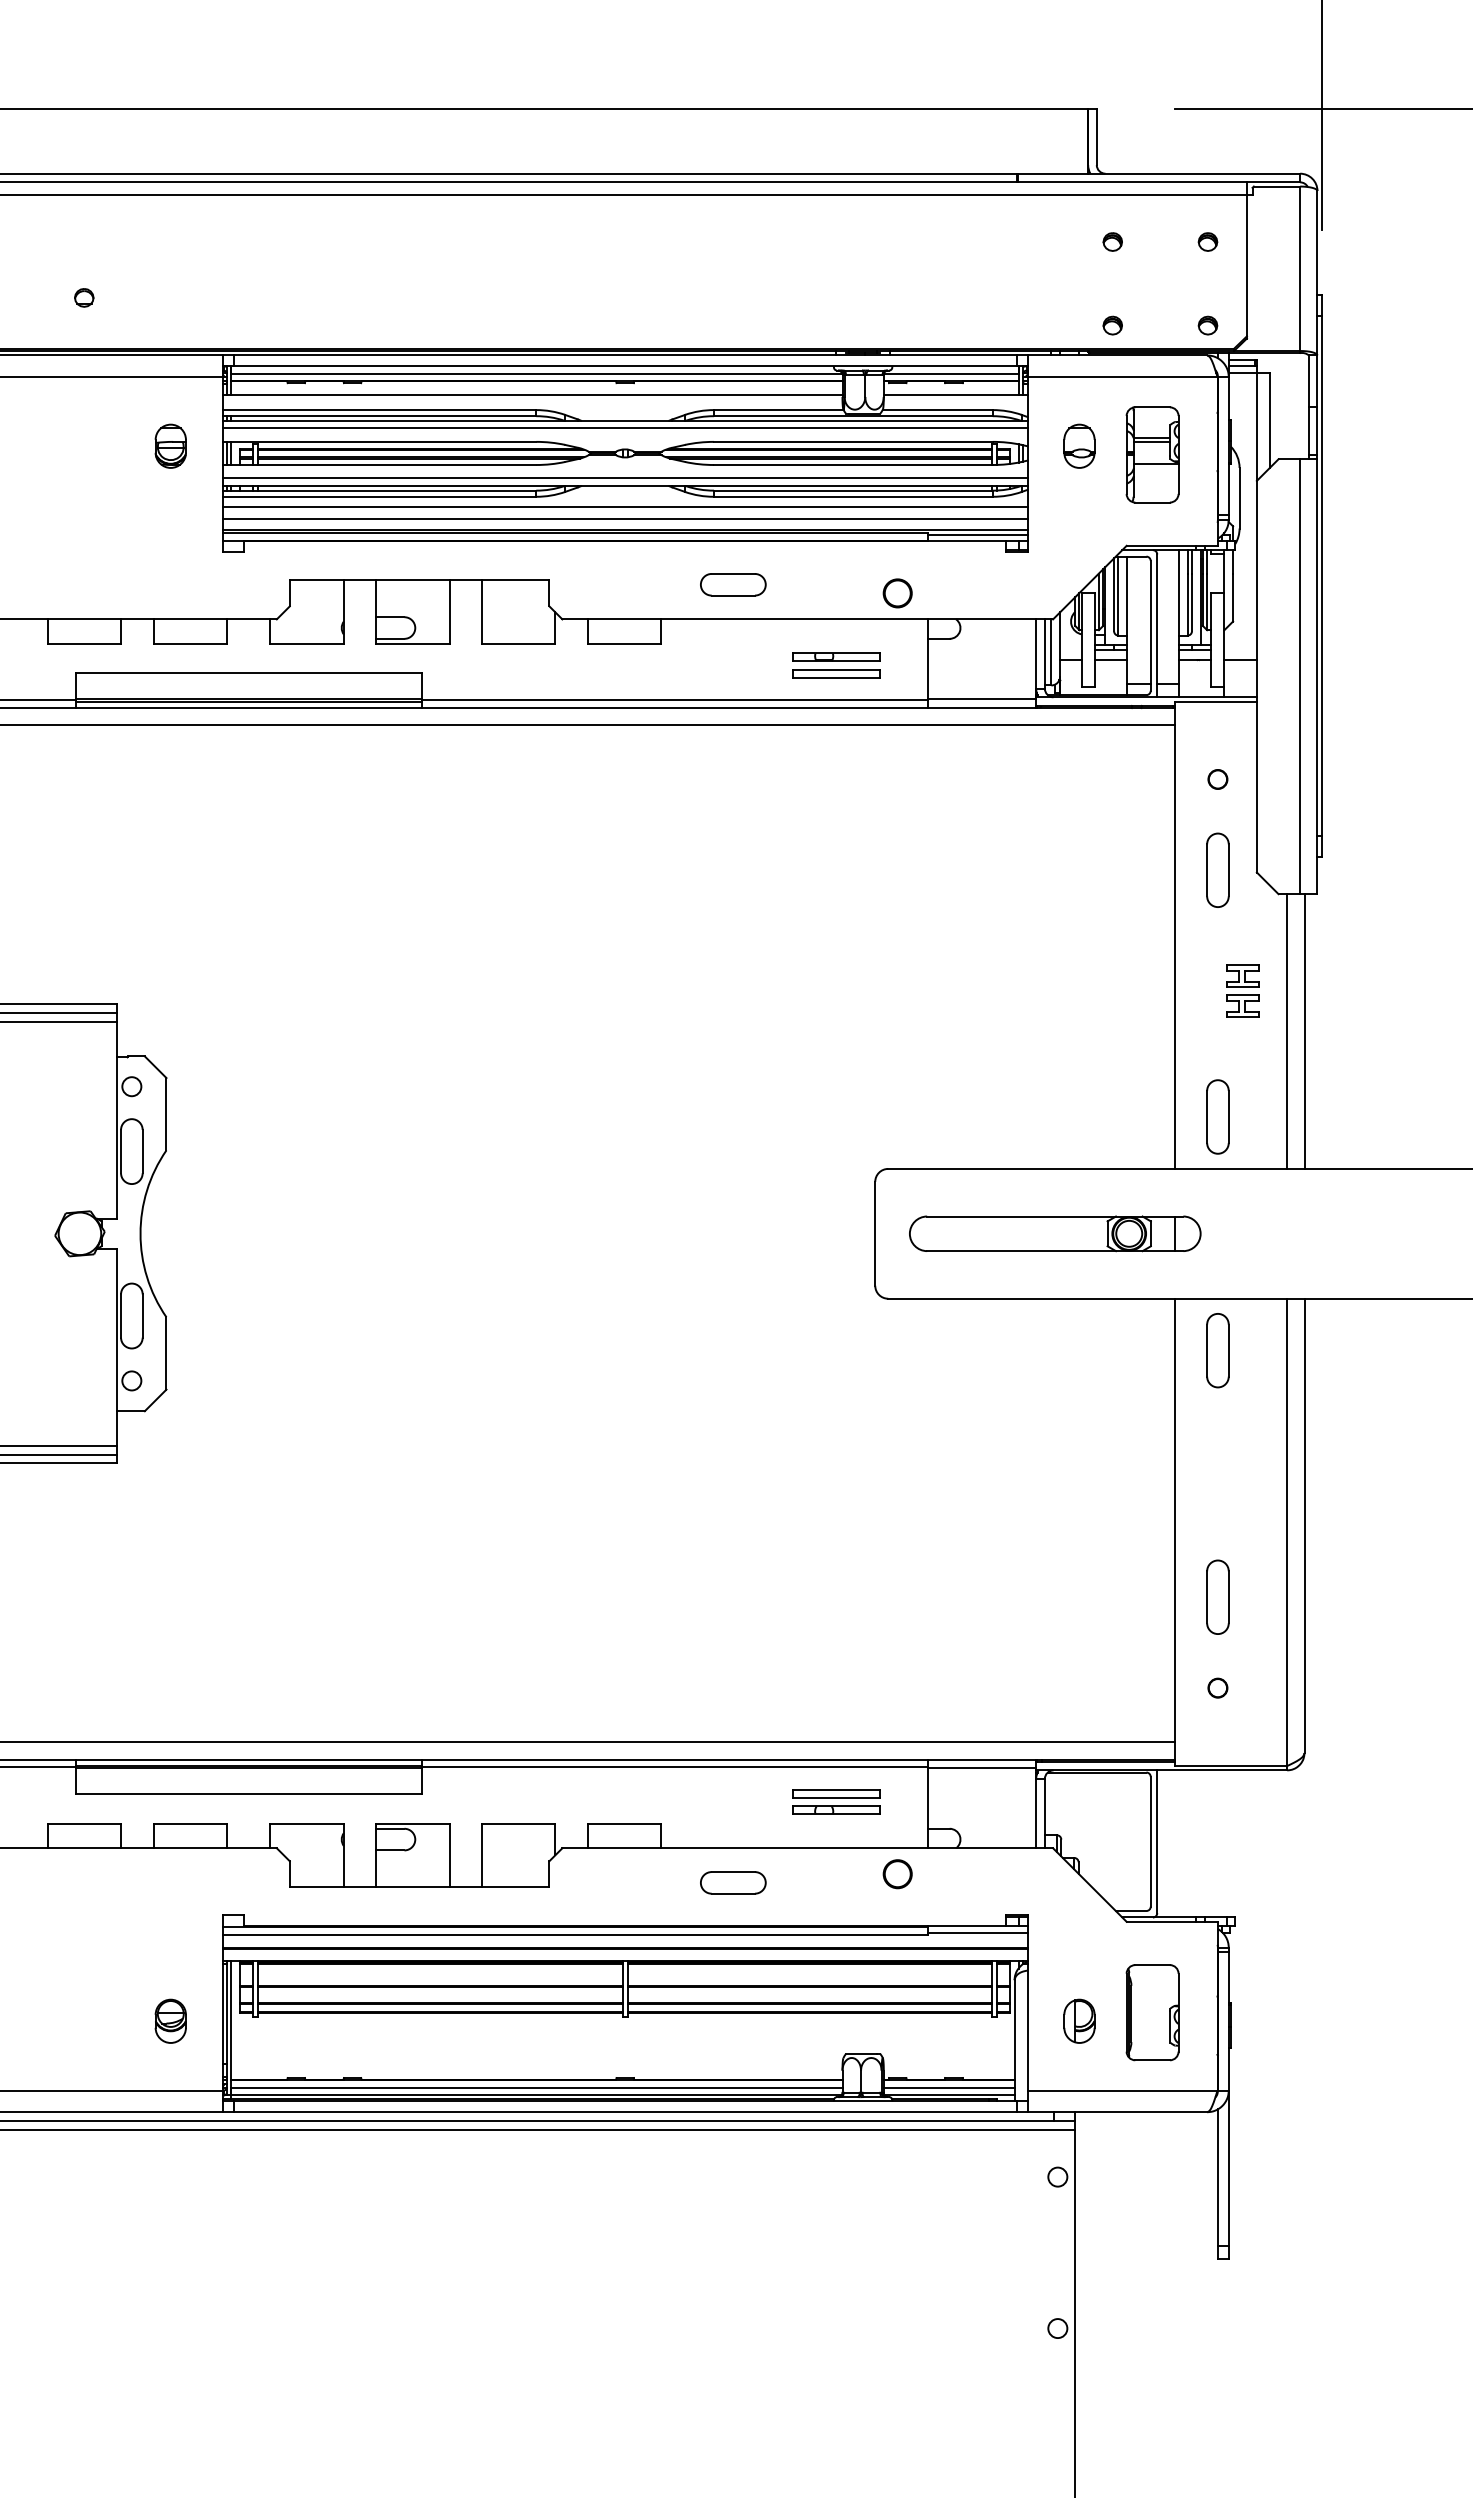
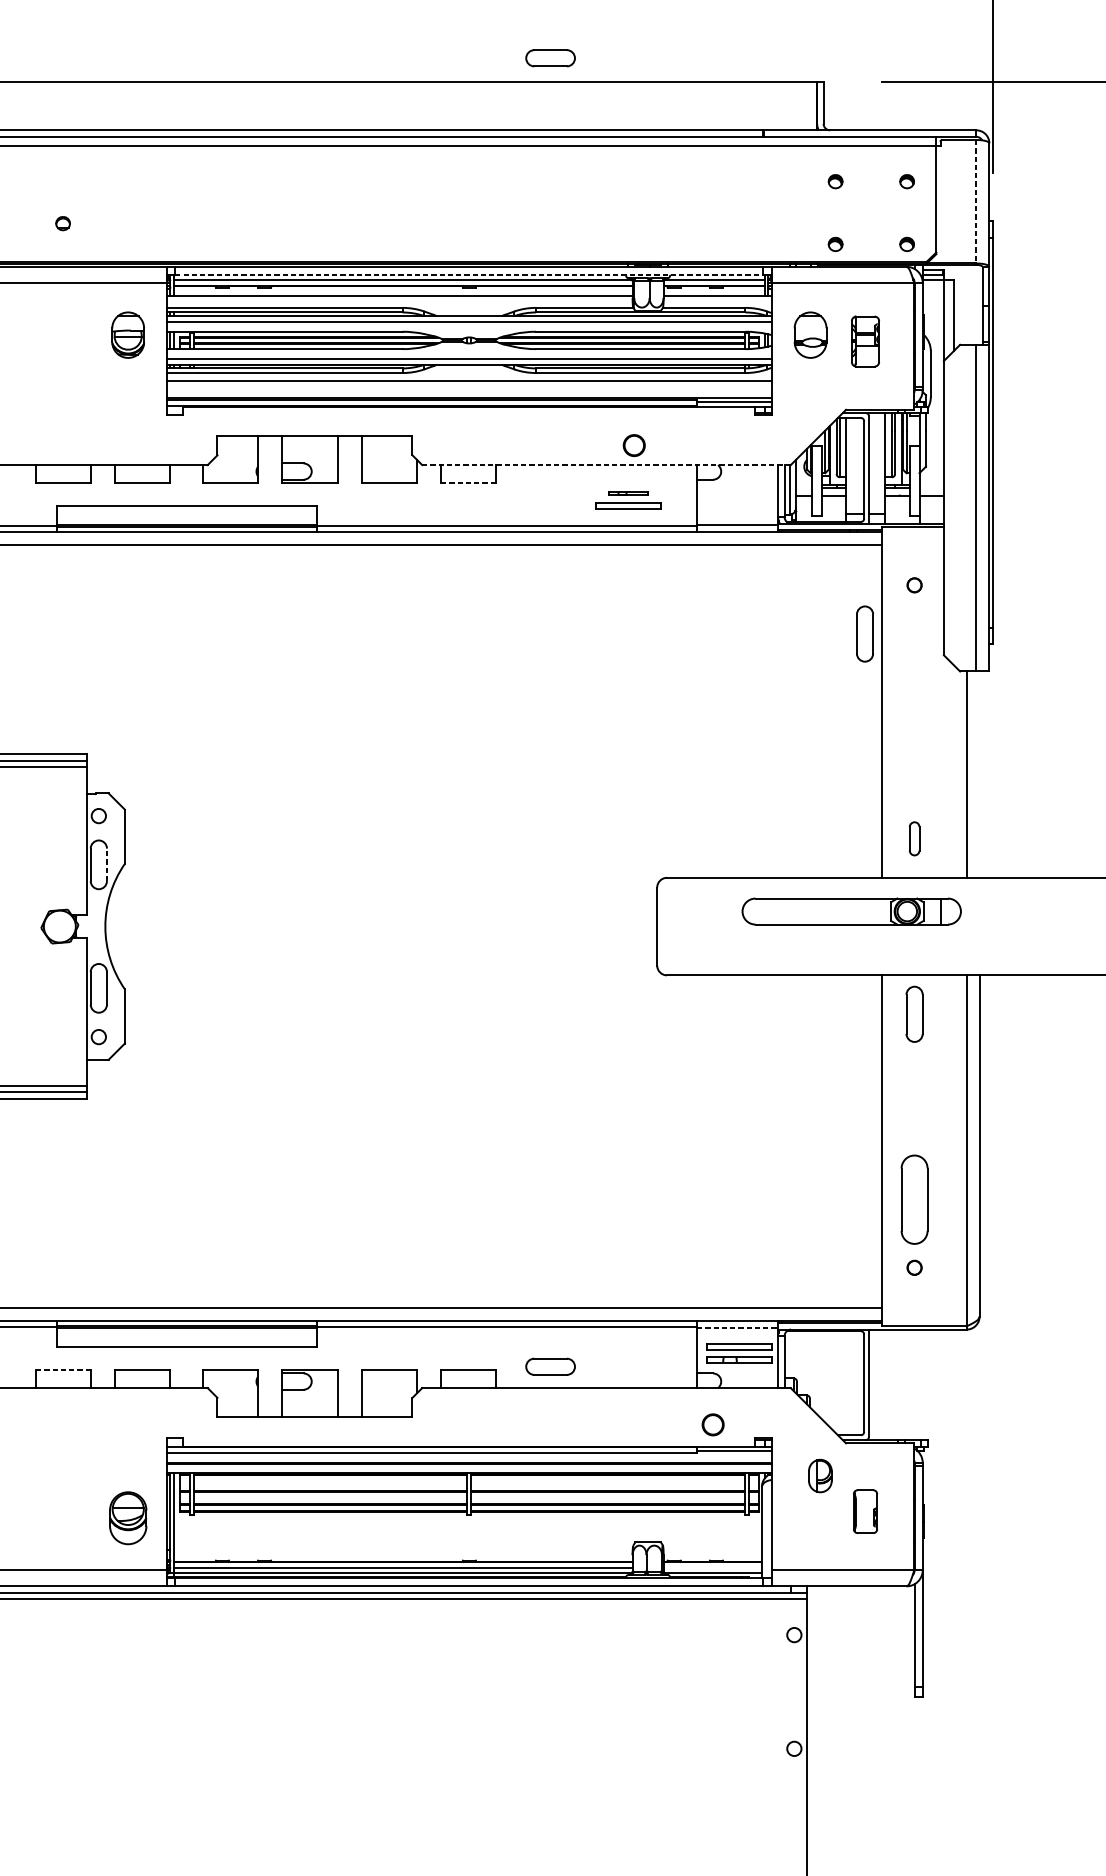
line: (1300, 269) -> (976, 202), solid -> dashed
line: (625, 366) -> (469, 275), solid -> dashed
part: (170, 445) -> (127, 334), size x1.4
part: (1079, 445) -> (810, 334), size x1.4
part: (1152, 454) -> (865, 341), size x0.7
line: (624, 518) -> (468, 389), removed
part: (733, 584) -> (550, 58), moved
circle: (897, 593) -> (634, 445), moved
line: (807, 619) -> (606, 465), solid -> dashed
line: (624, 643) -> (468, 483), solid -> dashed
part: (836, 656) -> (628, 492), size x0.6
part: (1217, 869) -> (864, 633), moved
part: (1242, 990) -> (933, 743), removed
line: (1304, 1031) -> (979, 774), removed
part: (1217, 1116) -> (914, 838), size x0.6
line: (142, 1151) -> (106, 864), solid -> dashed
part: (1055, 1233) -> (851, 911), moved
part: (1217, 1596) -> (914, 1199), size x1.6
line: (982, 1768) -> (737, 1328), solid -> dashed
part: (836, 1801) -> (739, 1352), moved
line: (84, 1823) -> (63, 1369), solid -> dashed
circle: (897, 1874) -> (712, 1425), moved
part: (733, 1882) -> (550, 1366), moved
part: (1152, 2012) -> (865, 1511), size x0.6
part: (170, 2020) -> (127, 1517), size x1.6
part: (1079, 2020) -> (820, 1475), moved
line: (948, 2087) -> (712, 1567), removed

